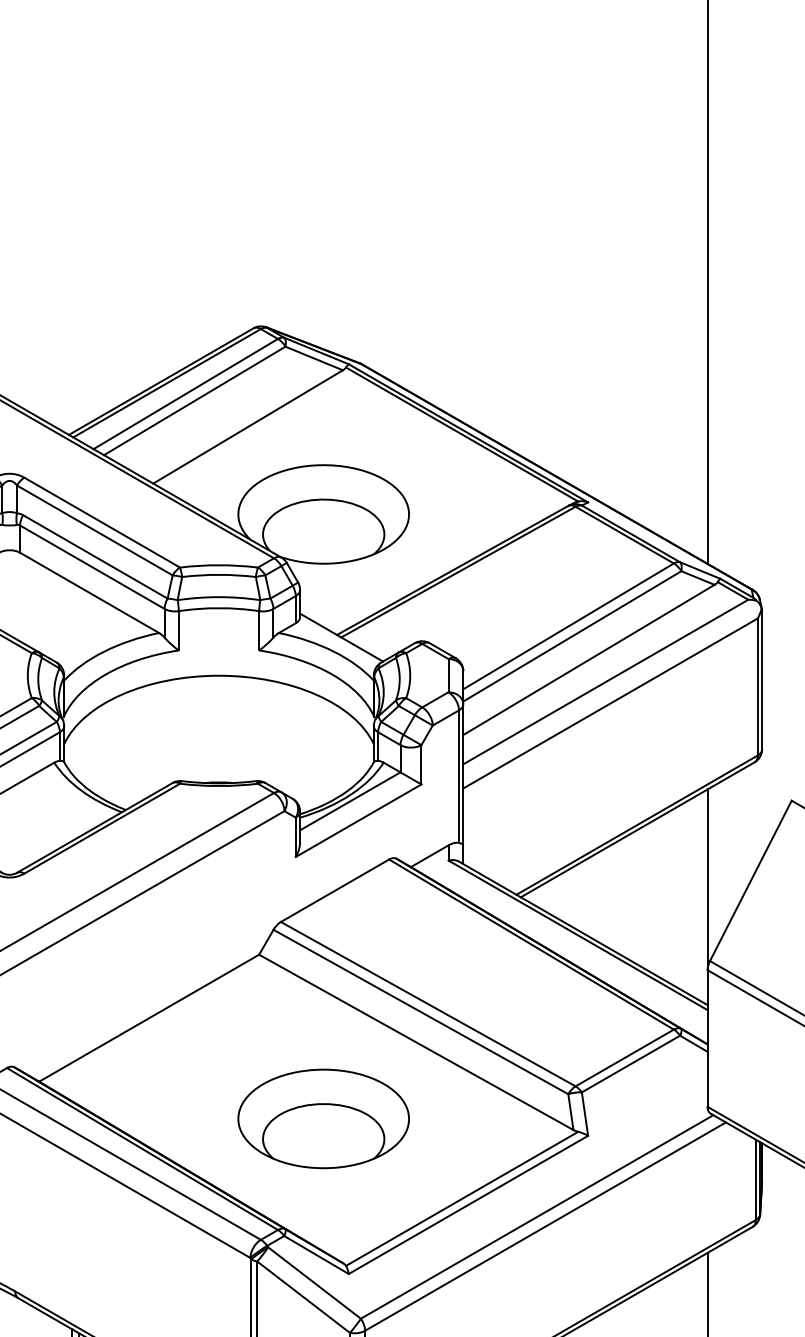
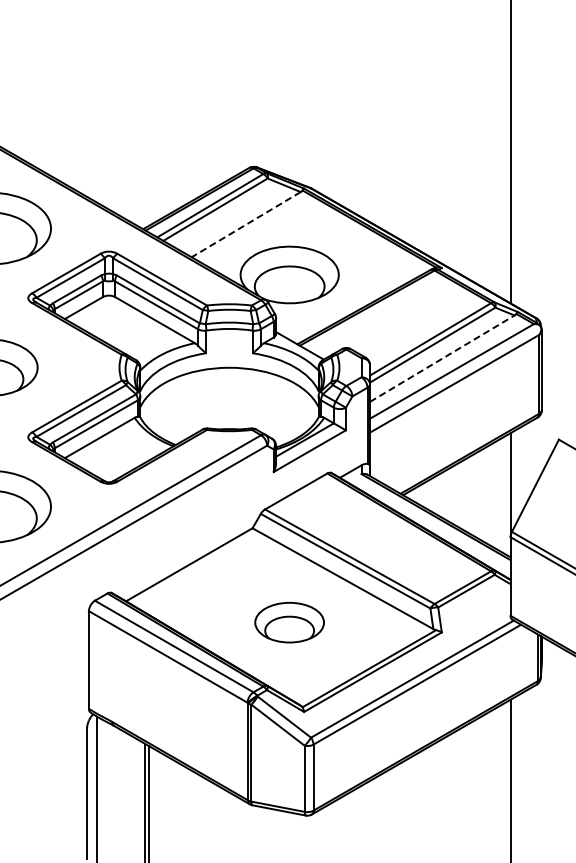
line: (248, 426) -> (246, 224), solid -> dashed
line: (589, 659) -> (442, 358), solid -> dashed
part: (323, 1118) -> (289, 622), size x0.7

